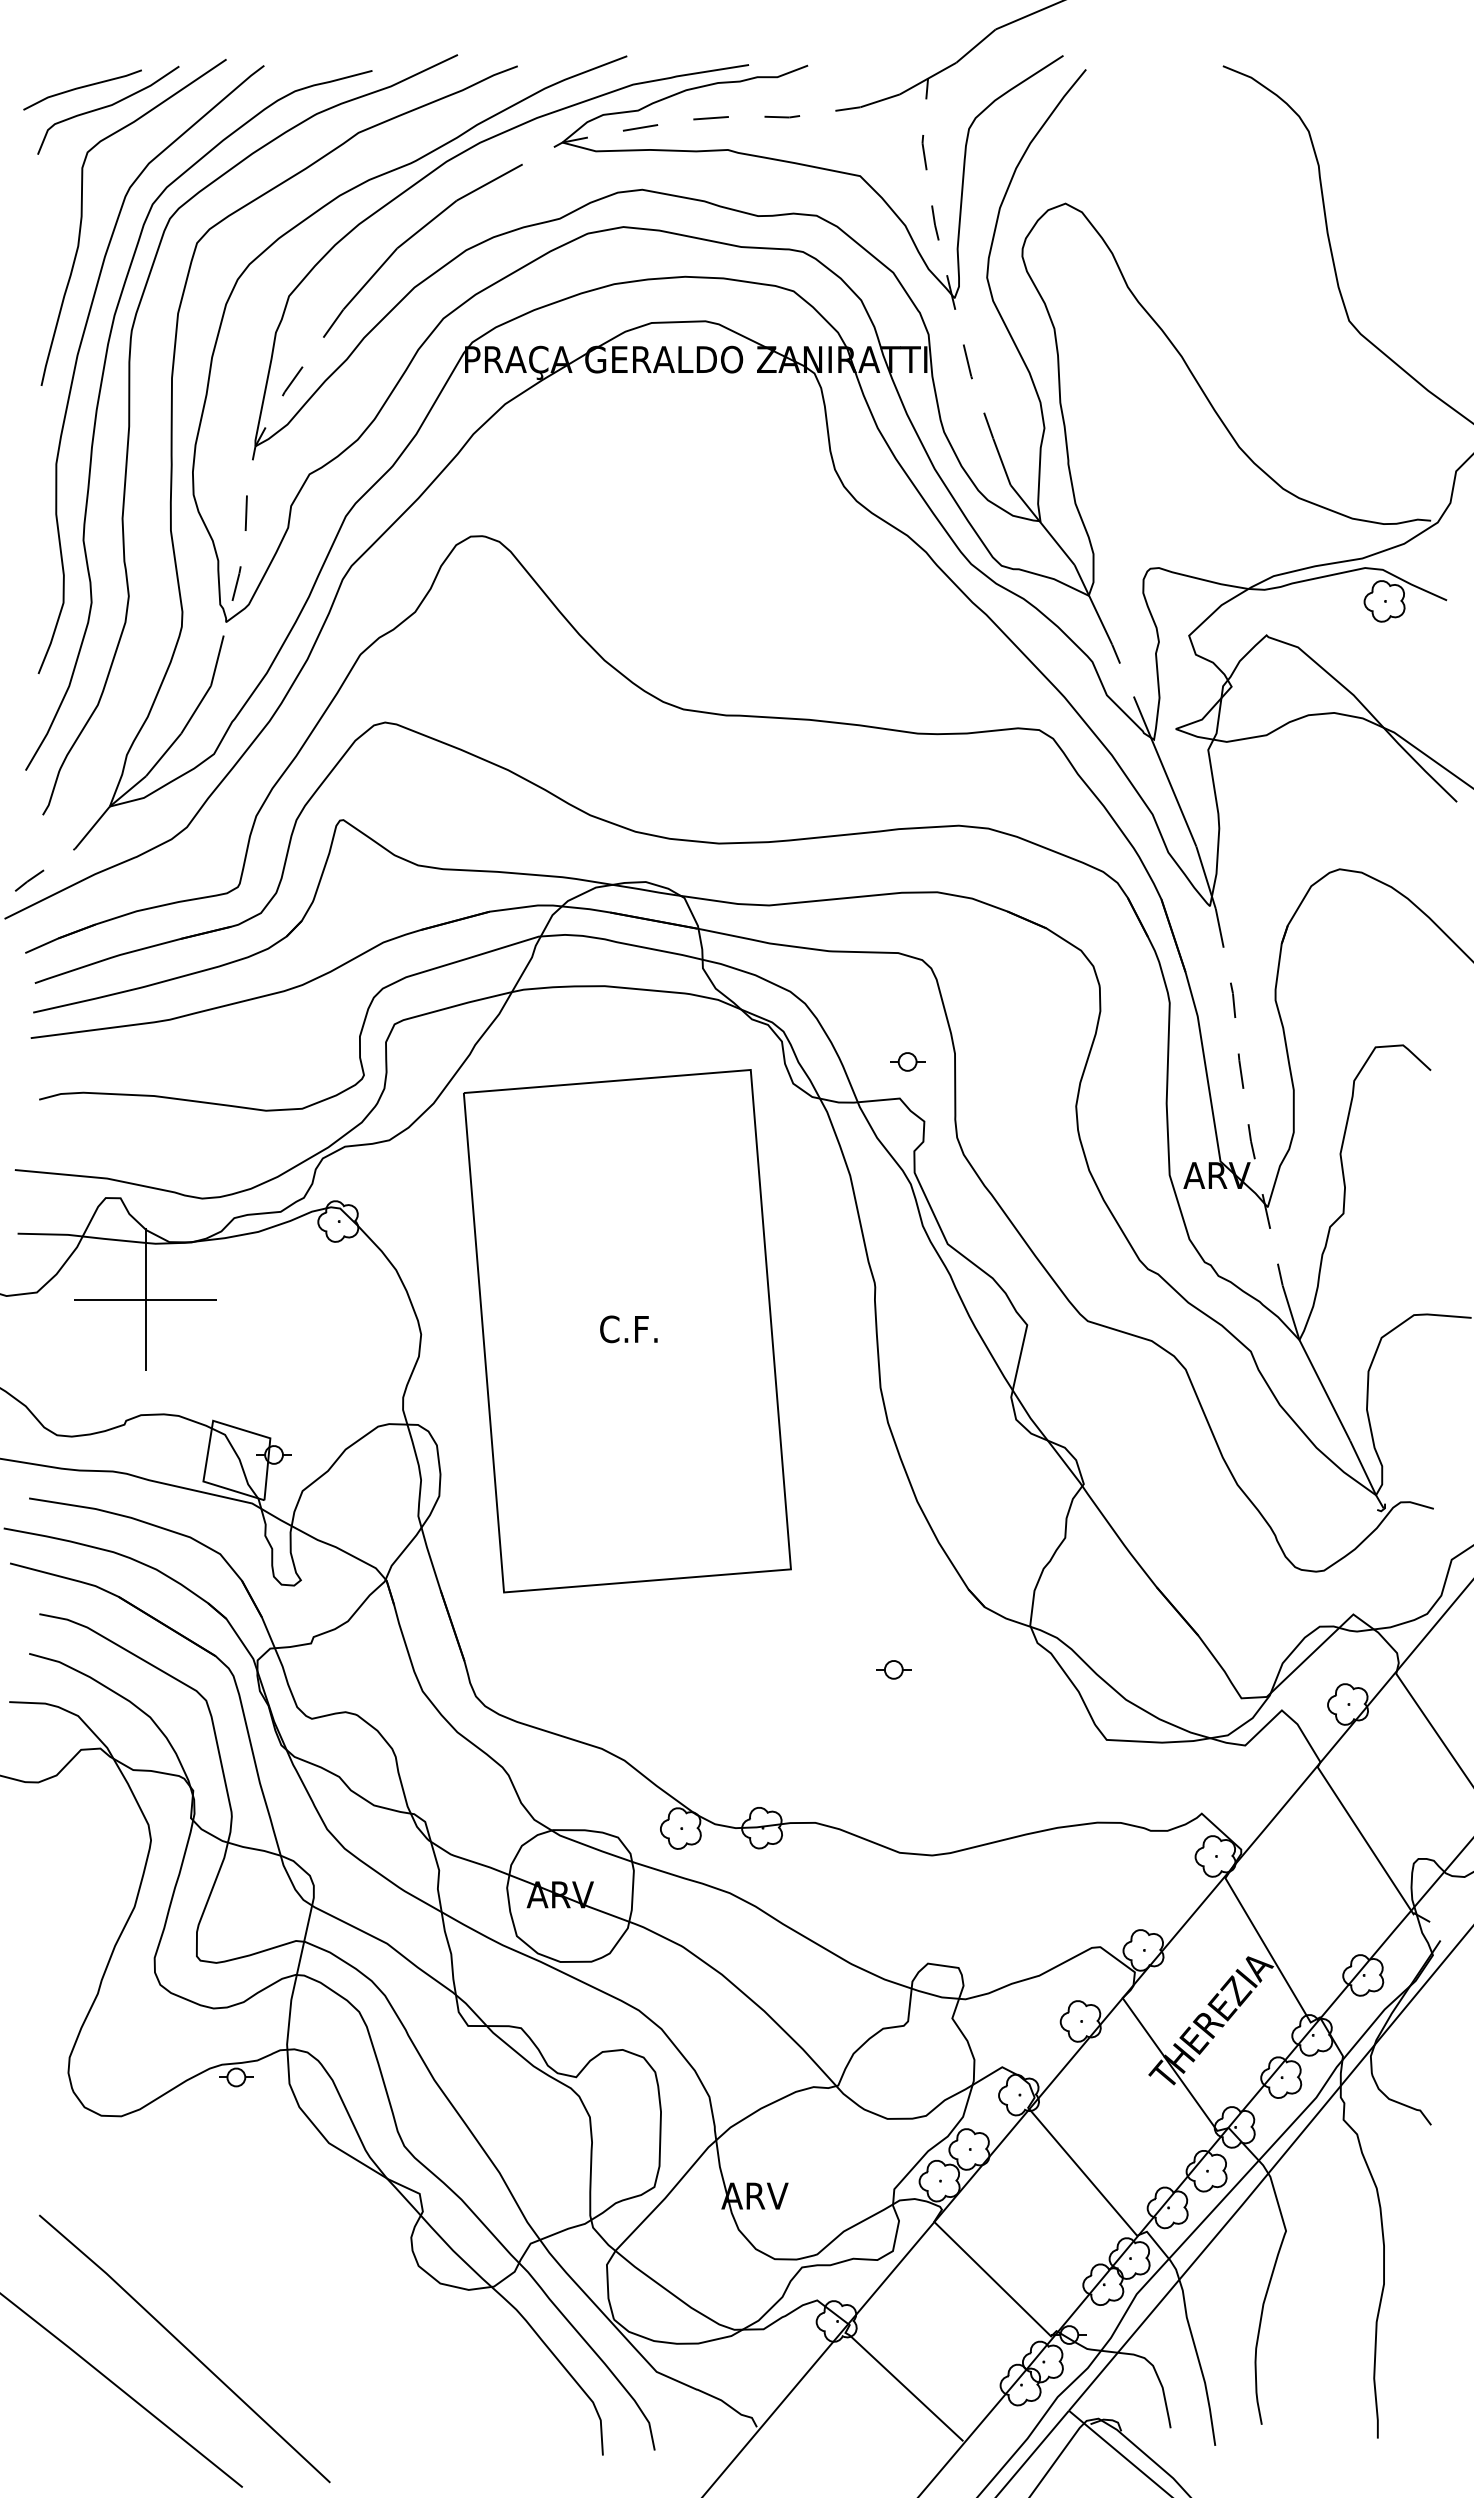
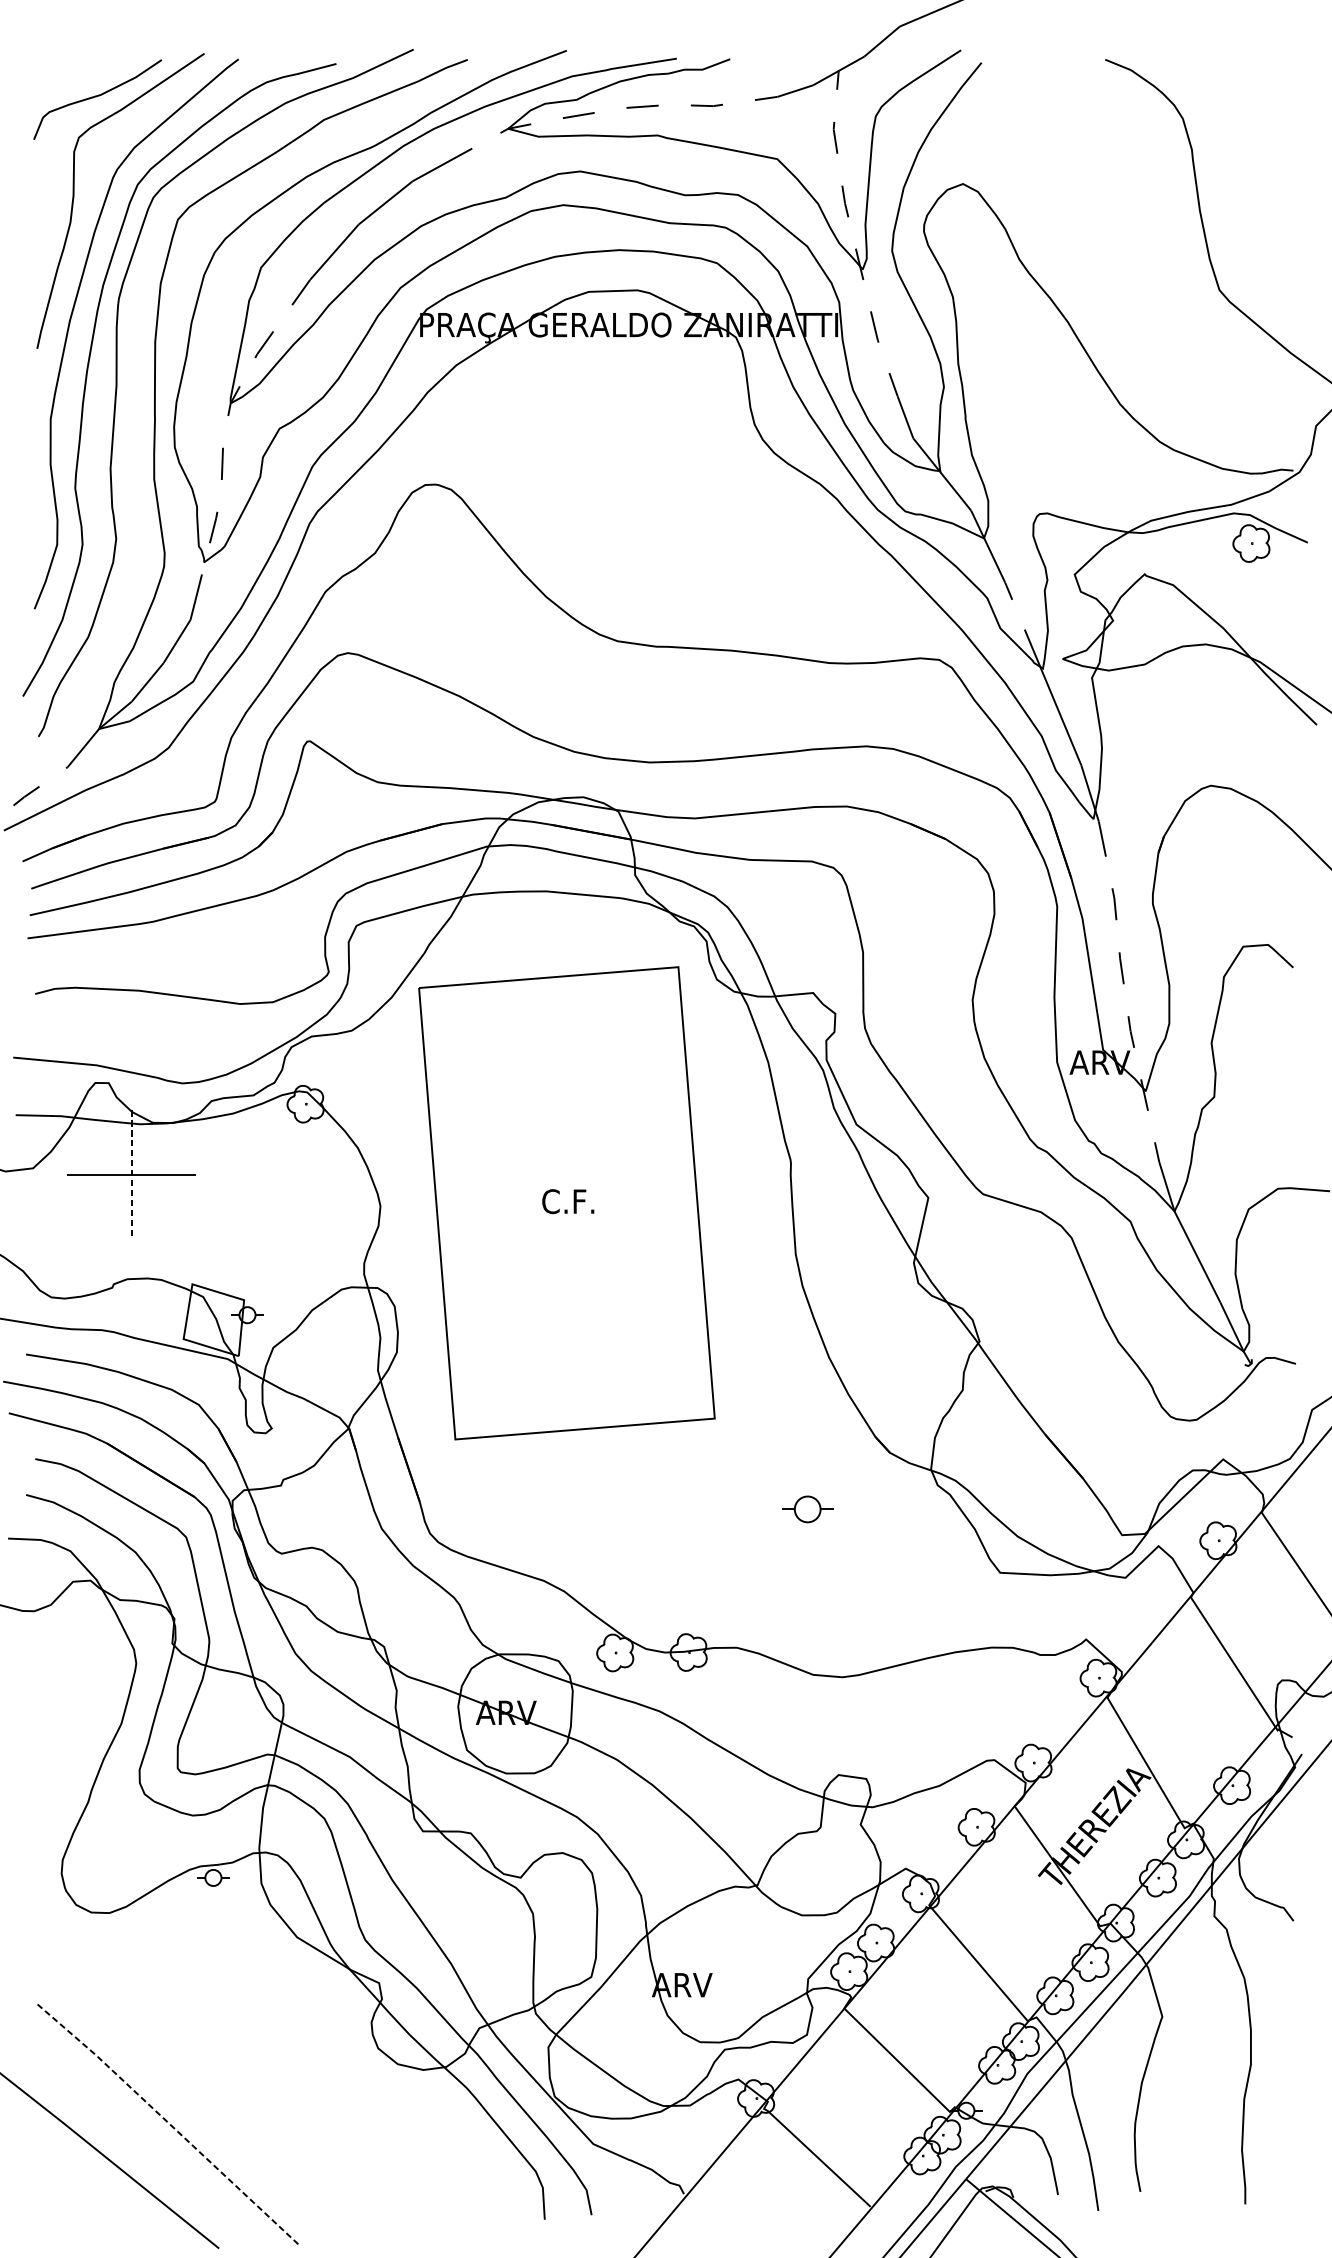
curve: (81, 88) -> (73, 79), removed
part: (907, 1061) -> (820, 959), removed
line: (145, 1300) -> (131, 1175), solid -> dashed
part: (893, 1669) -> (807, 1509), size x1.6
line: (185, 2347) -> (167, 2122), solid -> dashed

